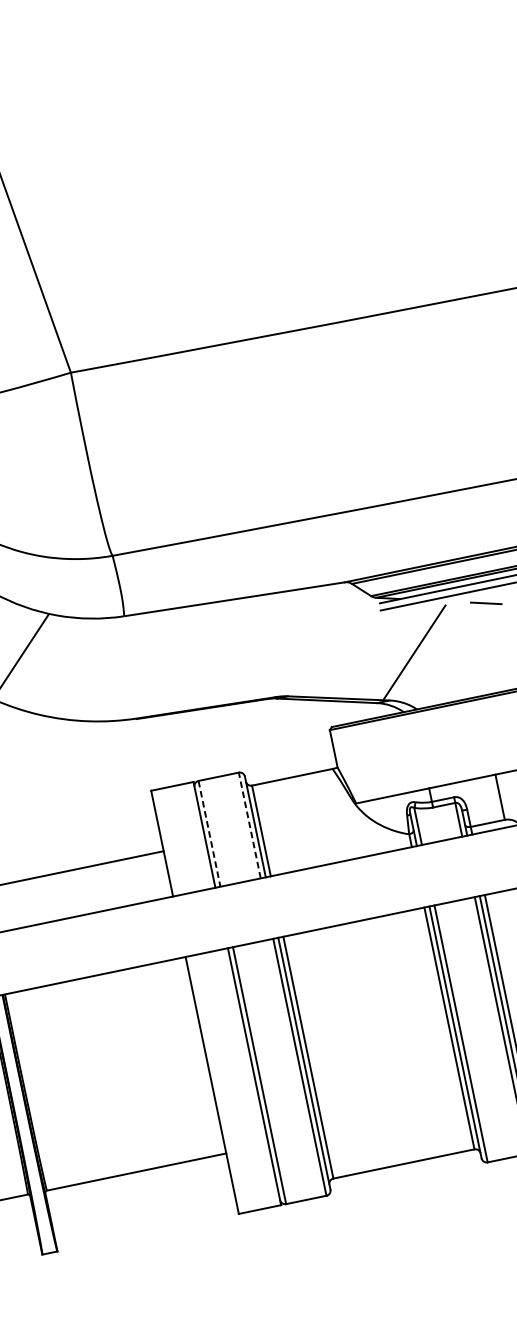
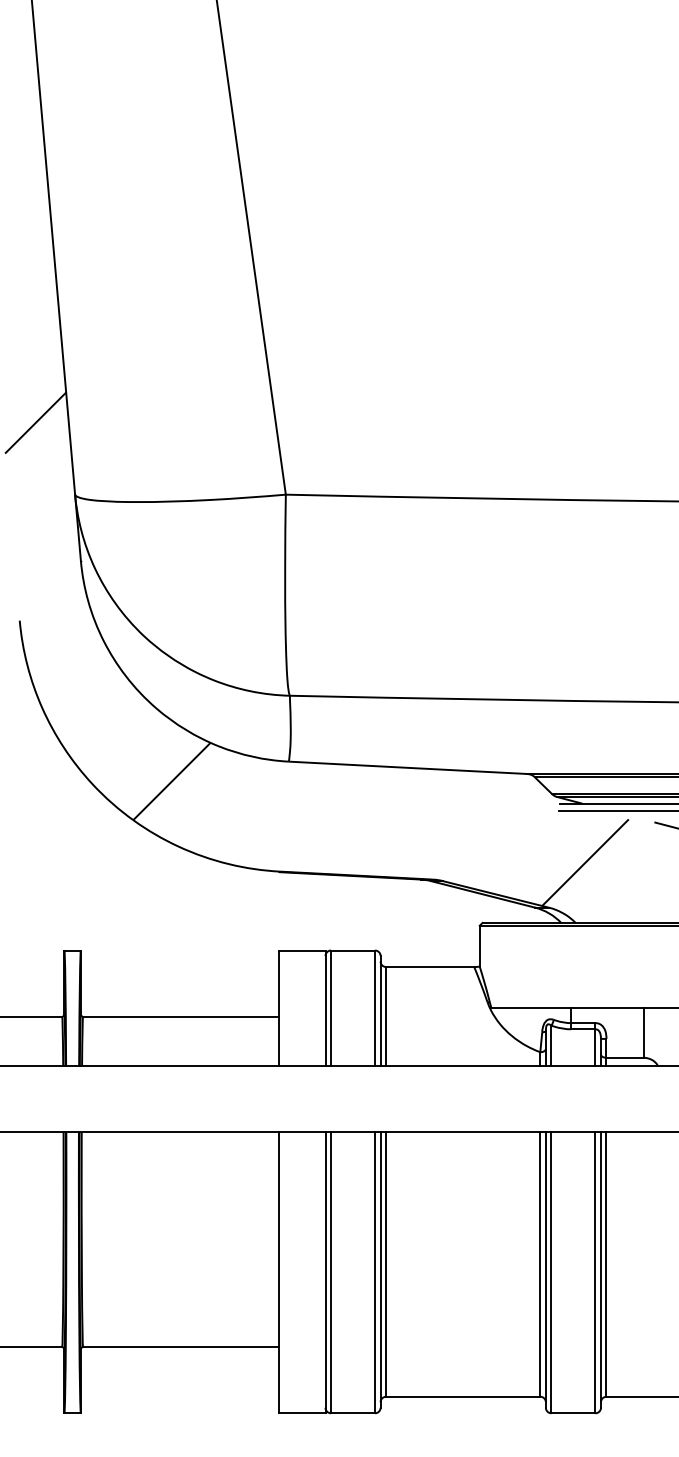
line: (250, 825) -> (375, 1008), dashed -> solid
line: (209, 833) -> (331, 1008), dashed -> solid

